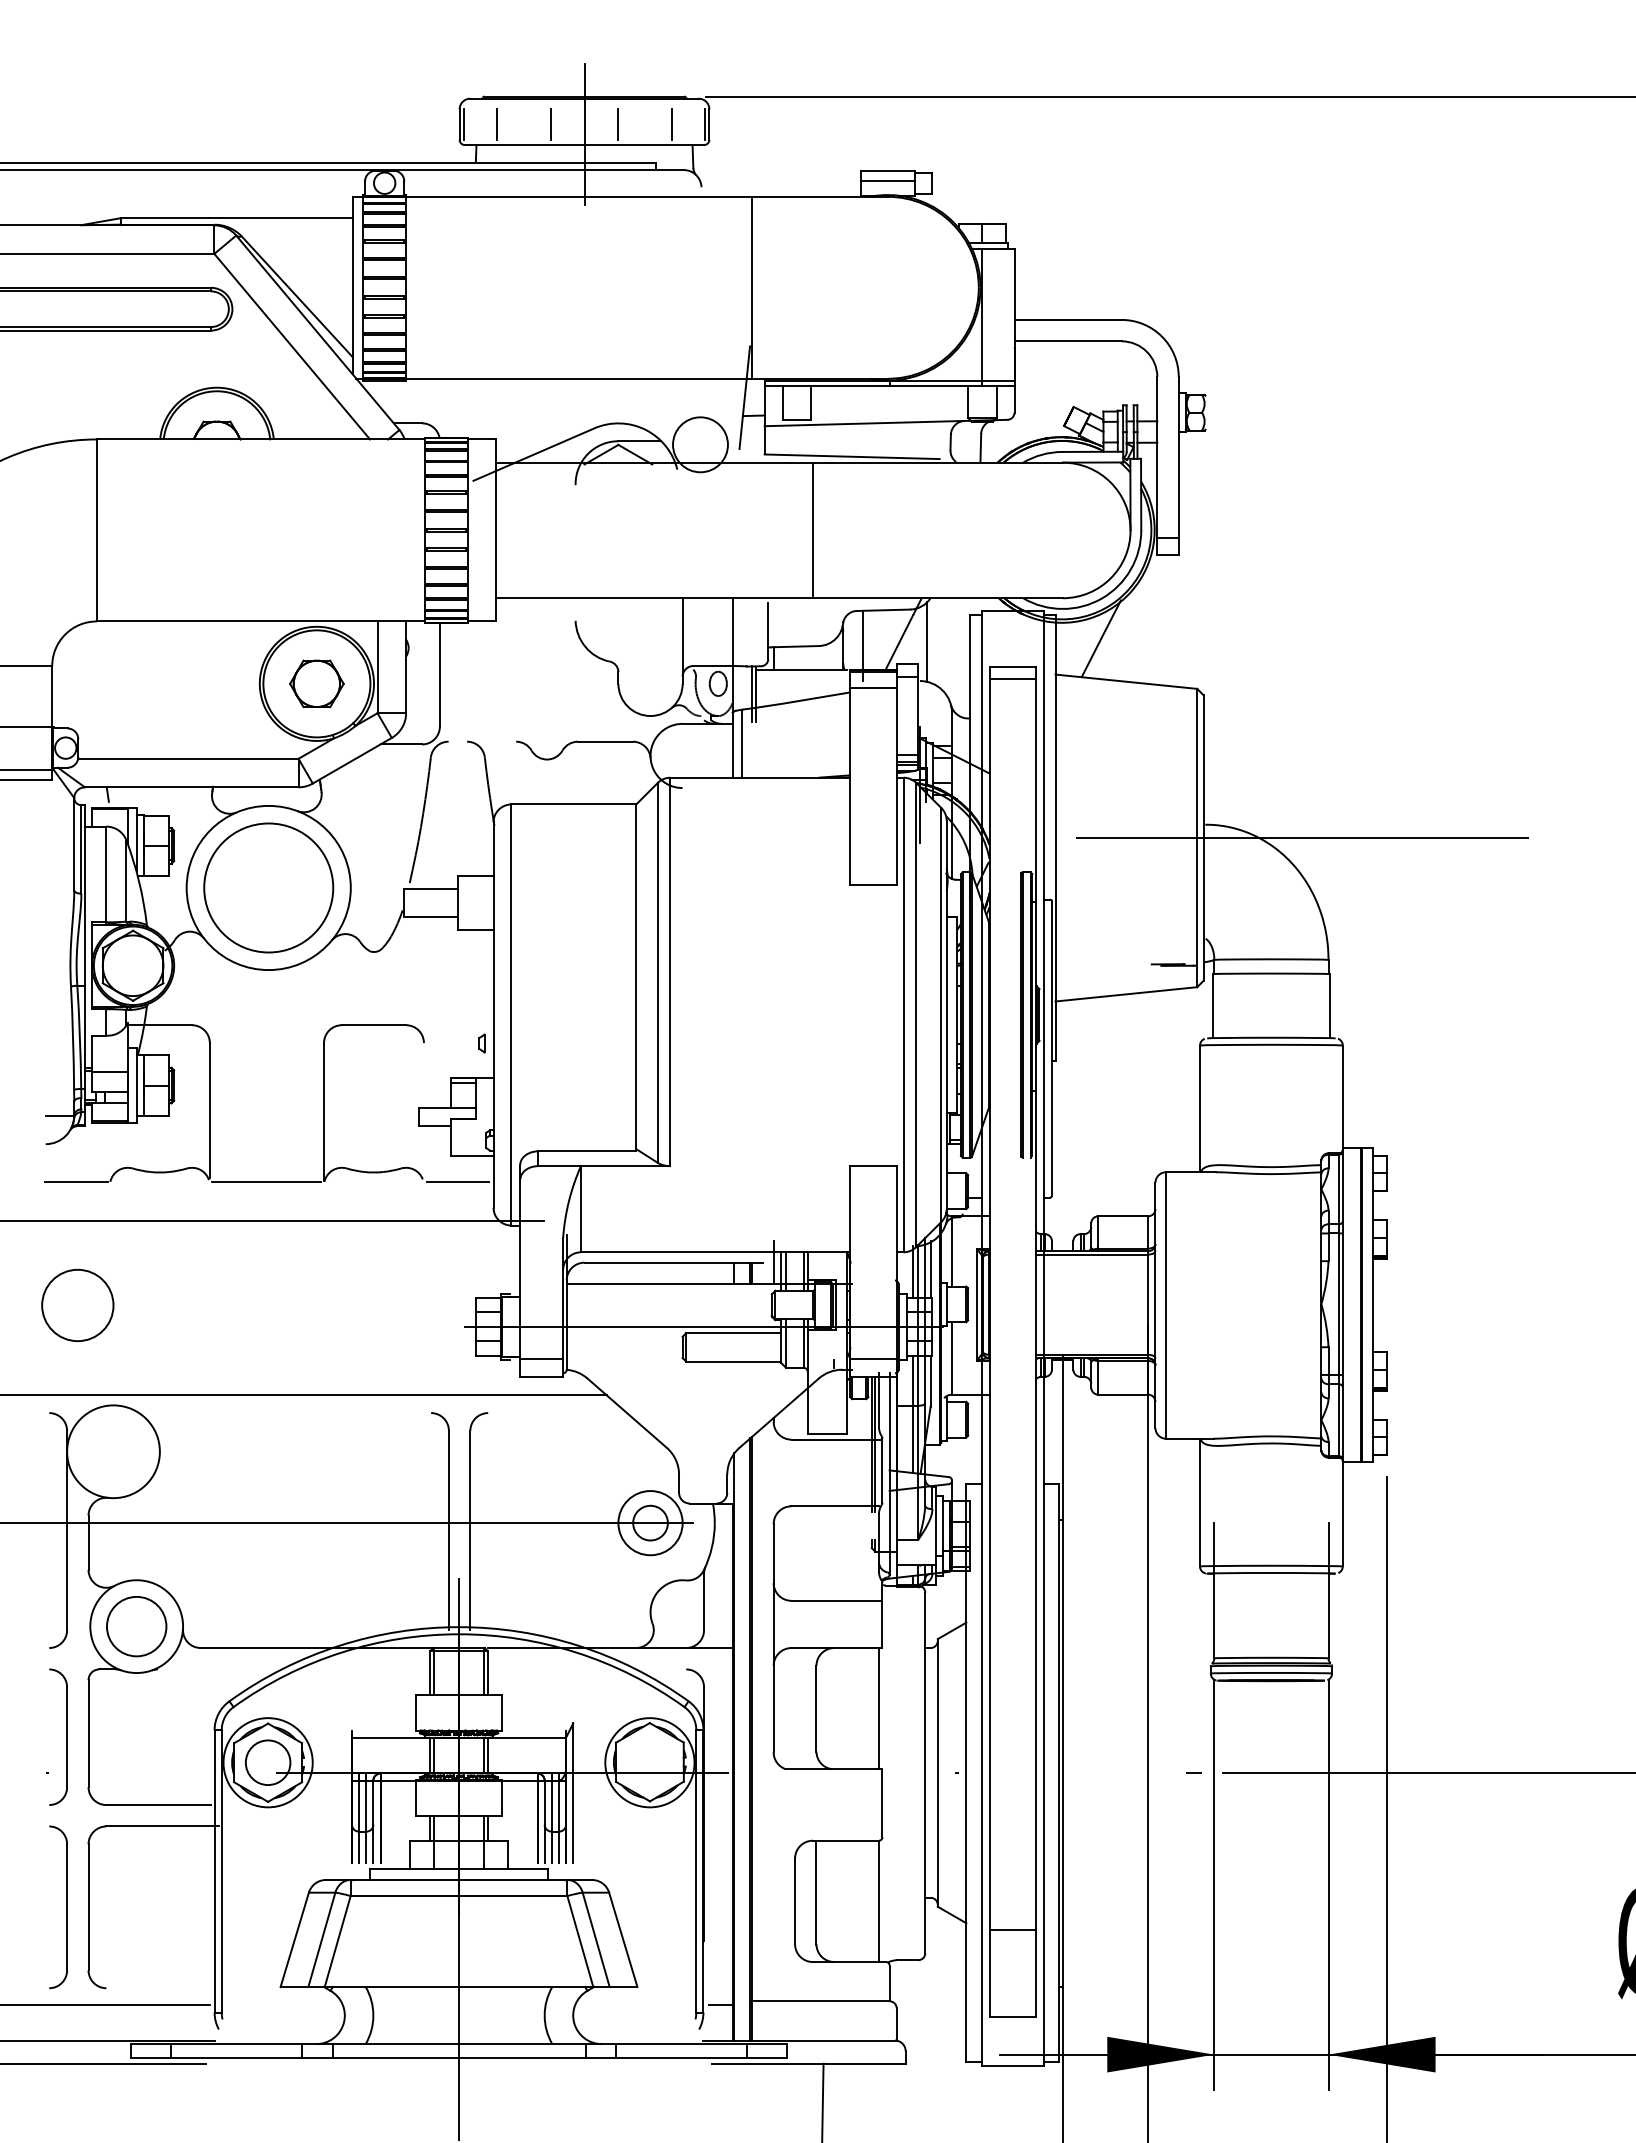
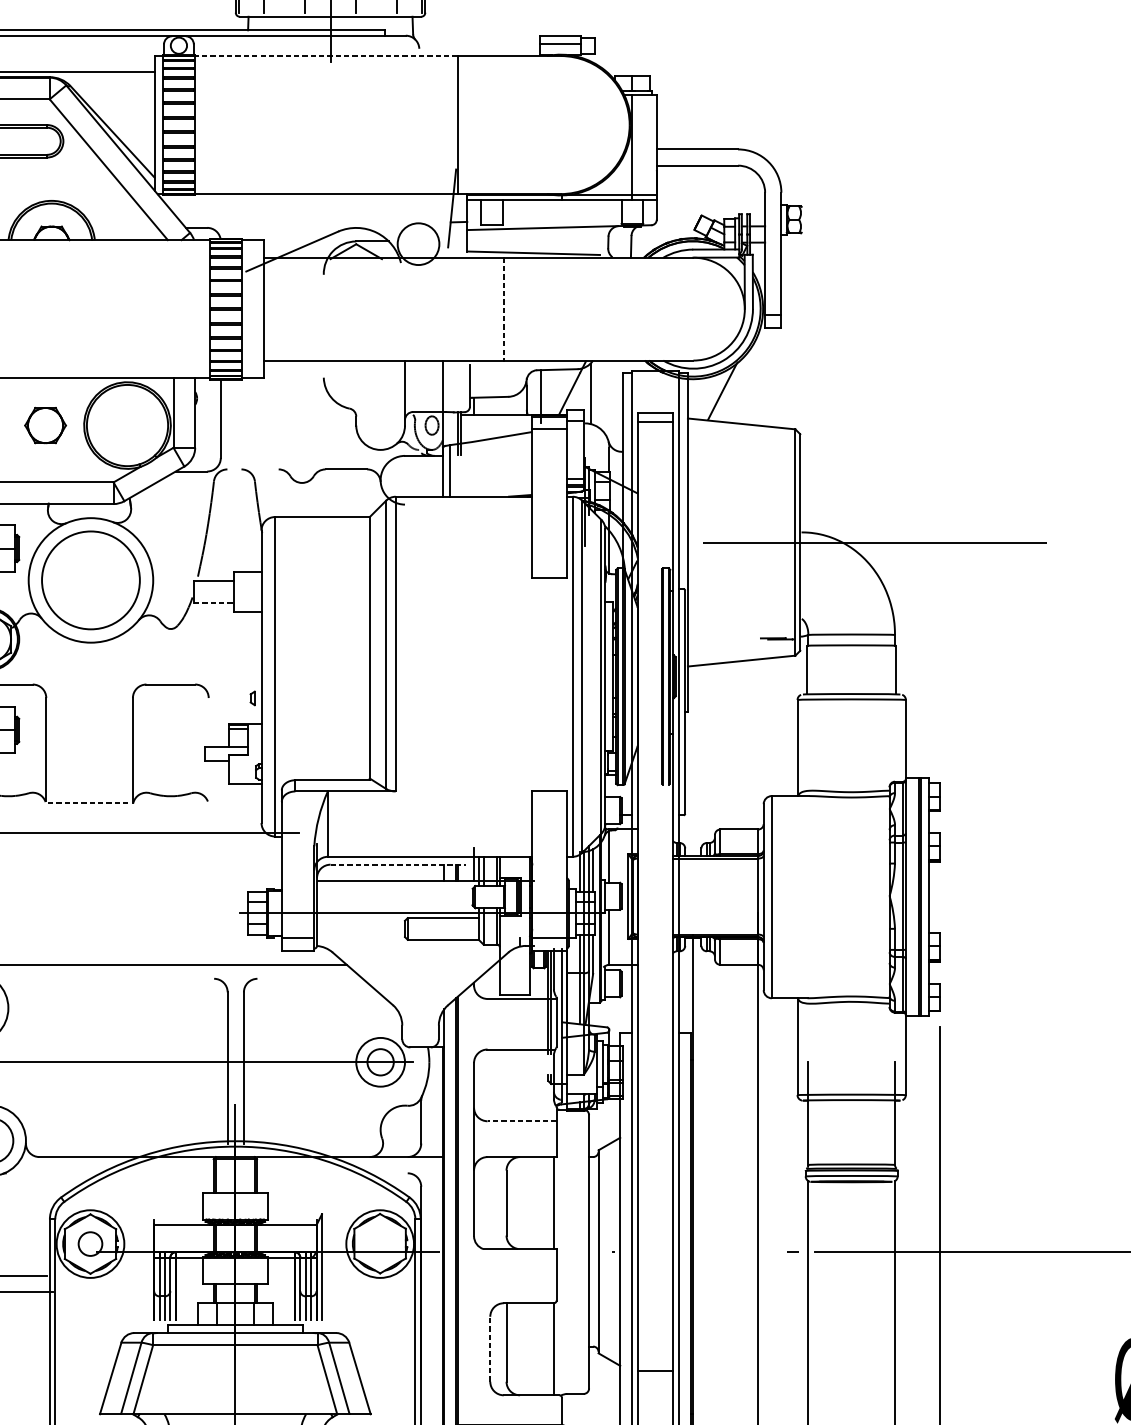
line: (578, 196) -> (325, 55), solid -> dashed
line: (812, 530) -> (503, 309), solid -> dashed
part: (316, 683) -> (45, 425), moved
line: (431, 917) -> (214, 602), solid -> dashed
line: (266, 1181) -> (89, 803), solid -> dashed
line: (458, 1181) -> (234, 803), removed
line: (674, 1262) -> (398, 864), solid -> dashed
line: (836, 1600) -> (521, 1120), solid -> dashed
circle: (267, 1762) -> (90, 1243), size x0.7
line: (795, 1901) -> (490, 1349), solid -> dashed

